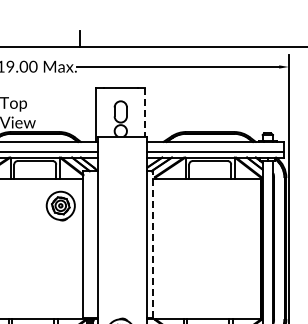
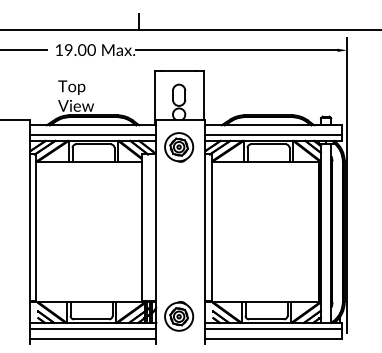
line: (145, 112) -> (203, 95), dashed -> solid
part: (61, 206) -> (179, 147), moved
line: (153, 244) -> (211, 227), dashed -> solid

